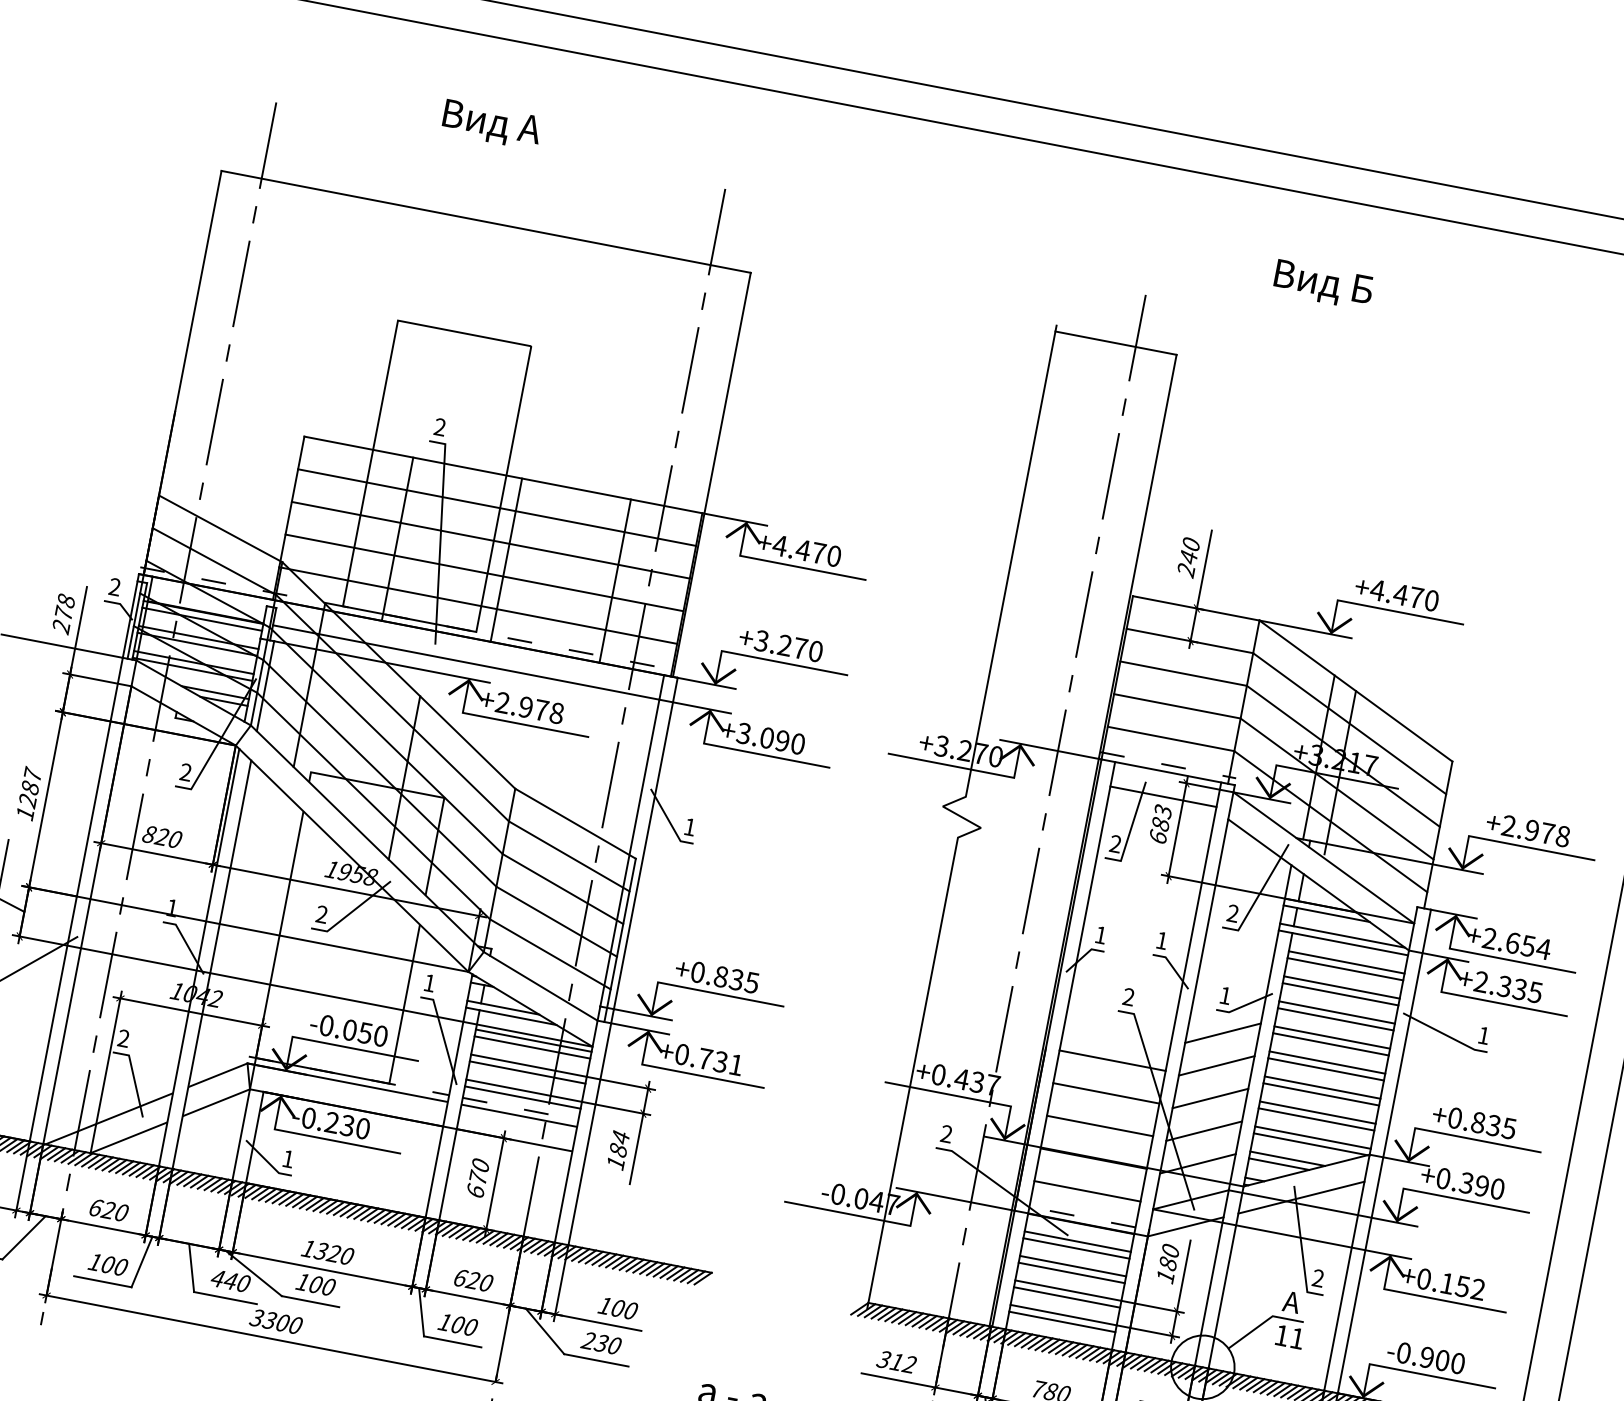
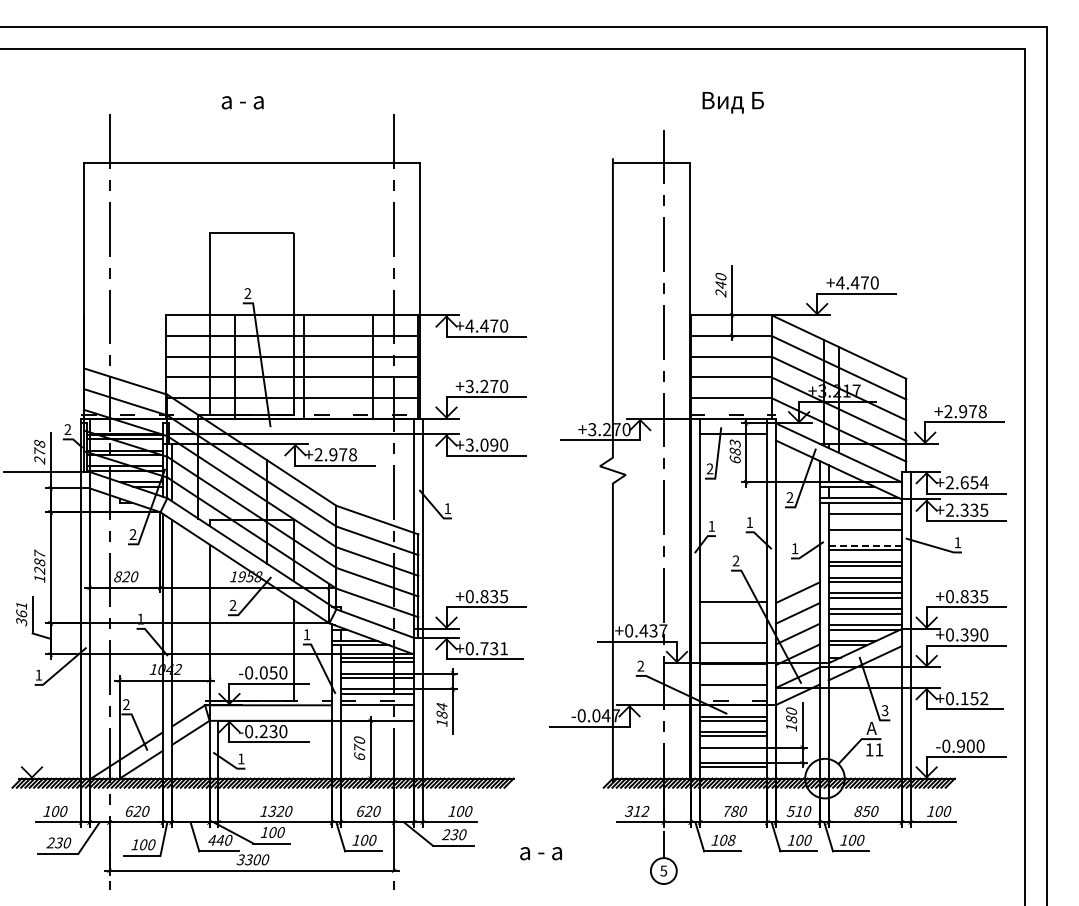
text: (491, 124) -> (243, 102), Вид А -> а - а
text: (1322, 284) -> (732, 102), moved
line: (1344, 969) -> (864, 518), removed
line: (1339, 994) -> (864, 534), removed
line: (1337, 1012) -> (865, 545), solid -> dashed
line: (1223, 1032) -> (798, 571), removed
line: (1105, 1093) -> (733, 622), removed
text: (1317, 1279) -> (884, 711), 2 -> 3
line: (1066, 1296) -> (733, 751), removed

